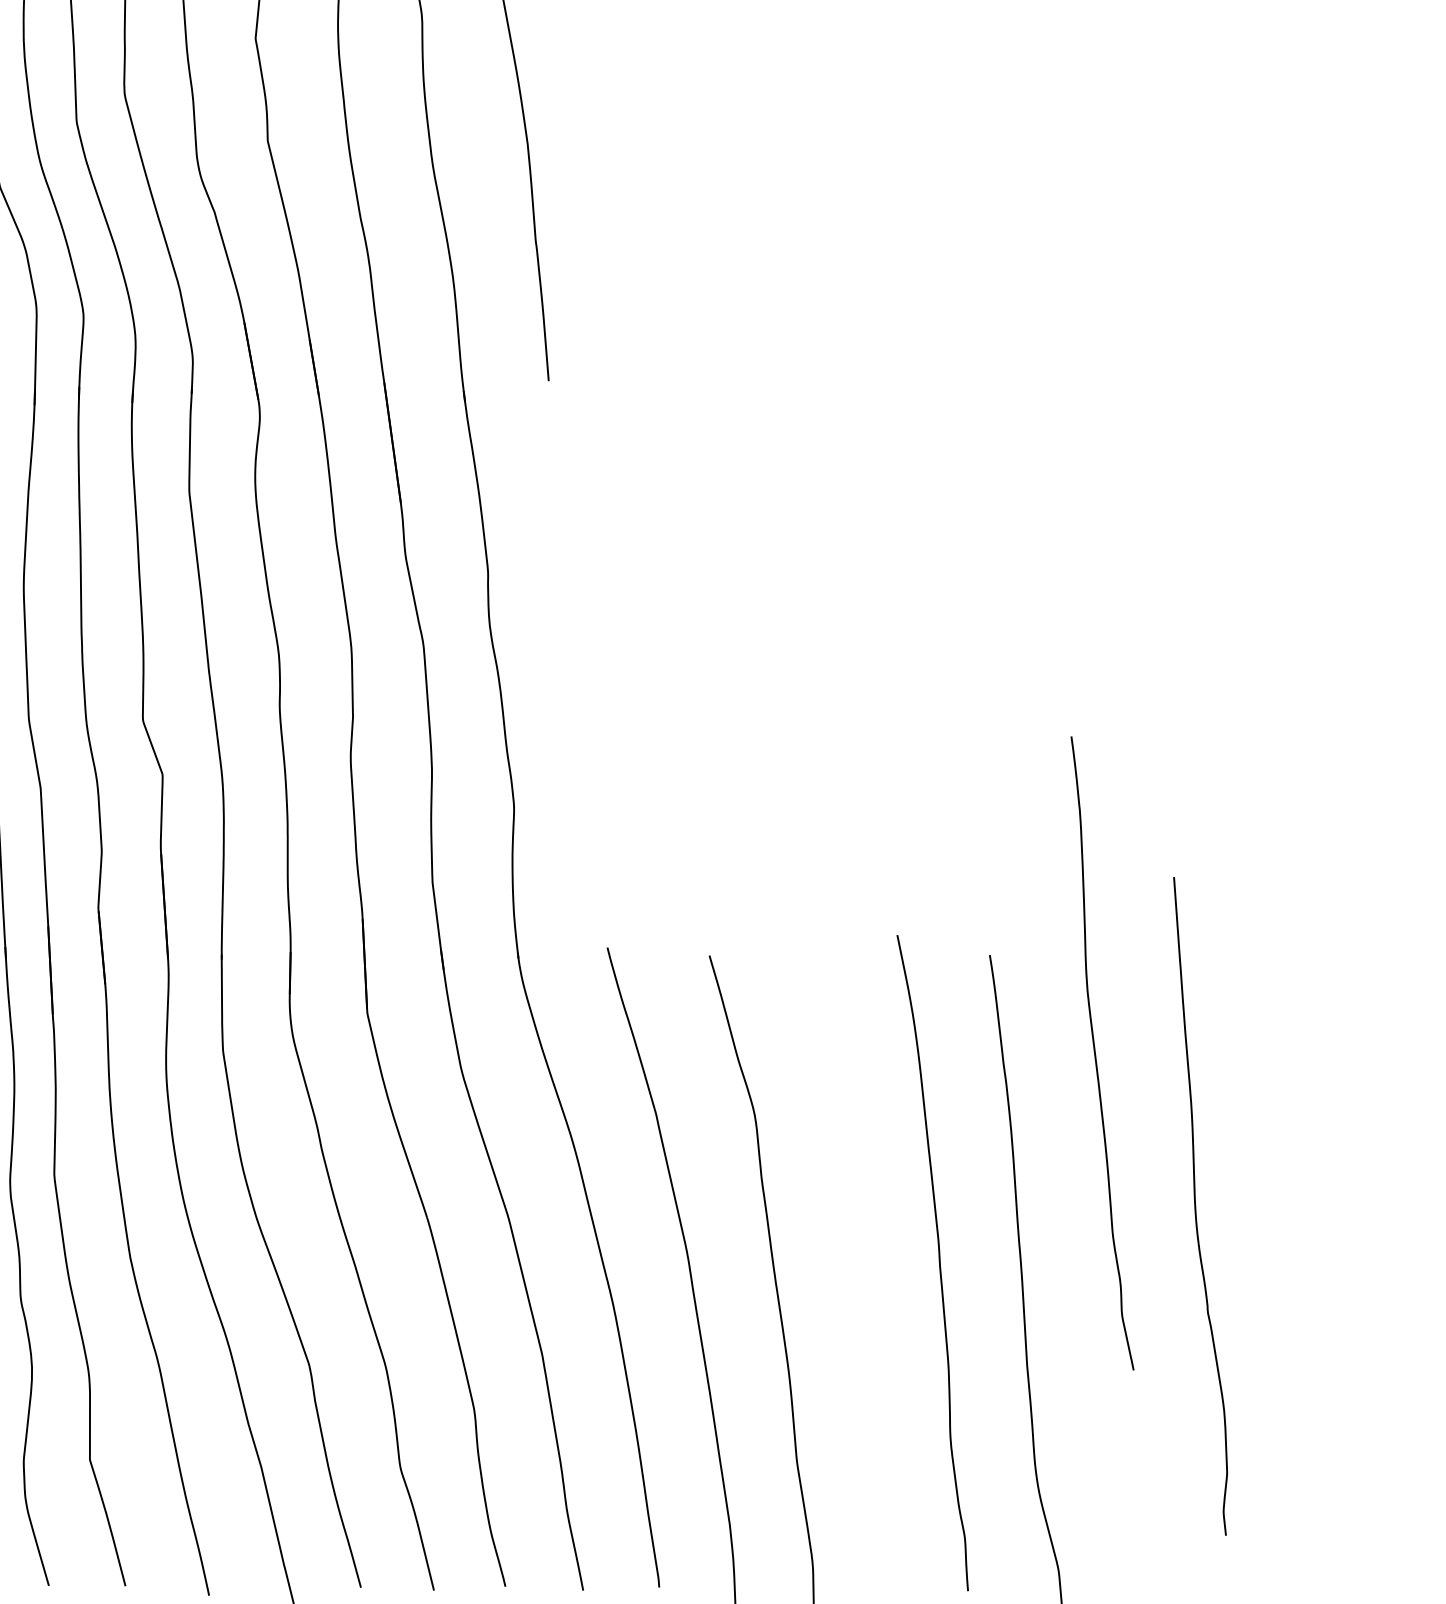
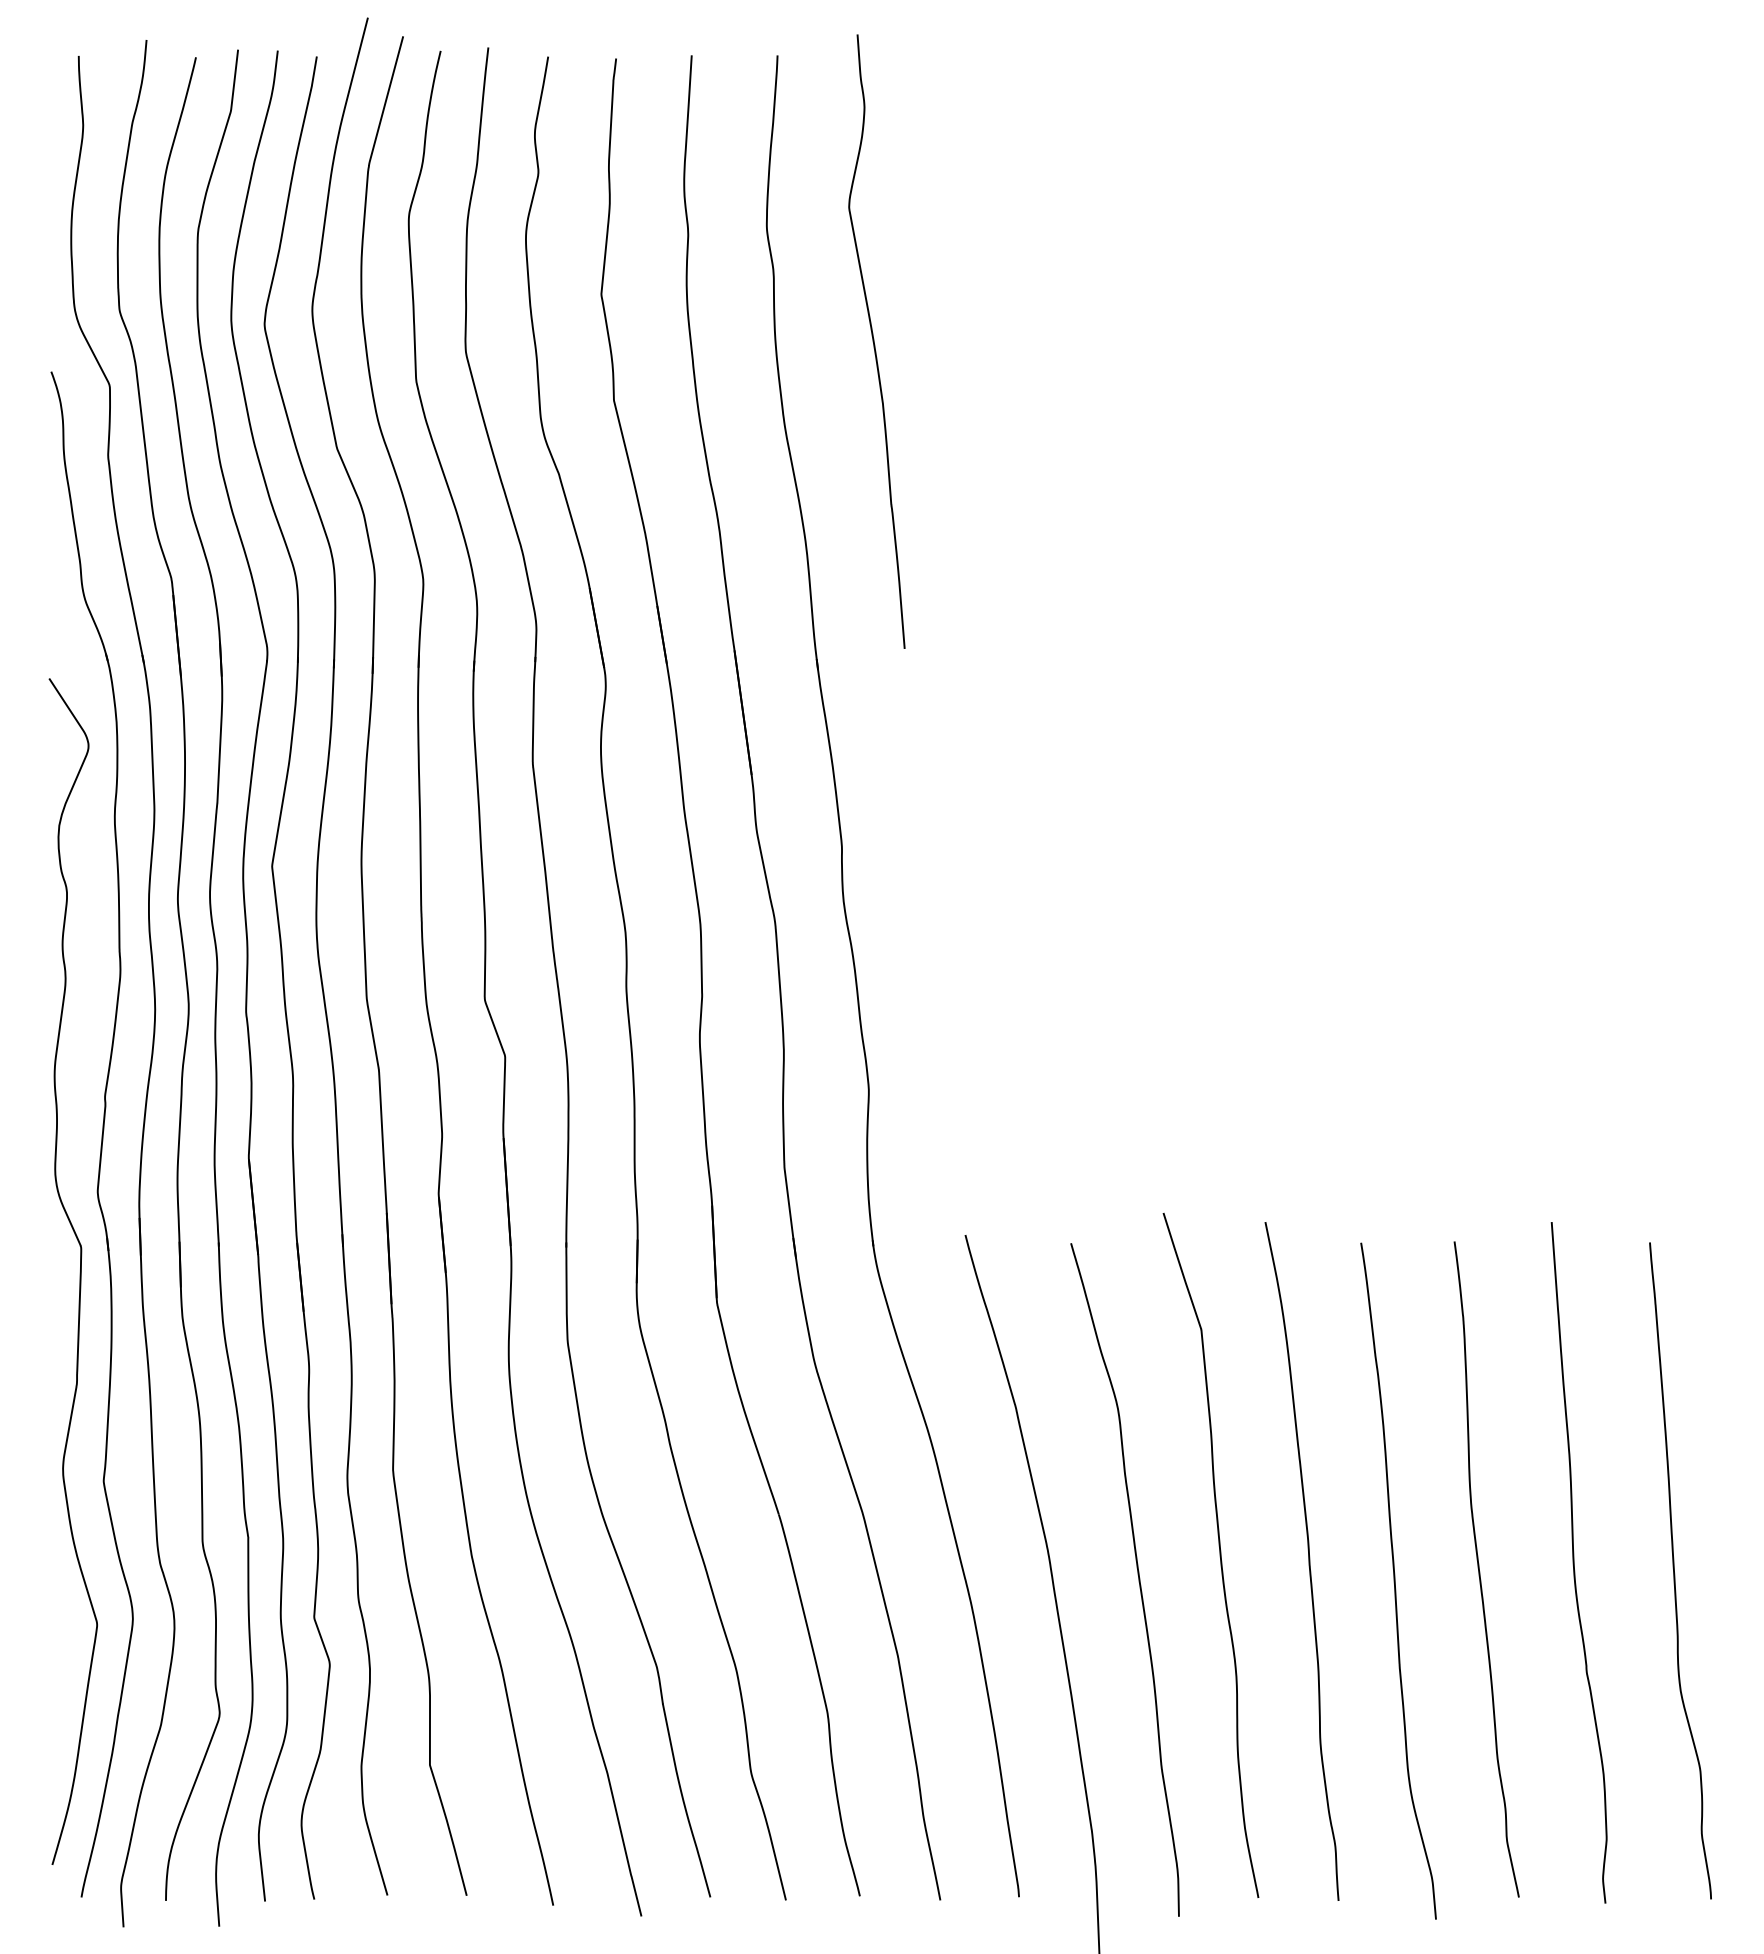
curve: (1096, 1055) -> (1480, 1571), moved
curve: (1196, 1206) -> (1574, 1562), moved
curve: (852, 1256) -> (1219, 1554), added
curve: (1293, 1274) -> (1675, 1573), added

